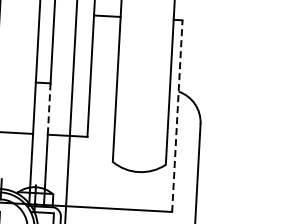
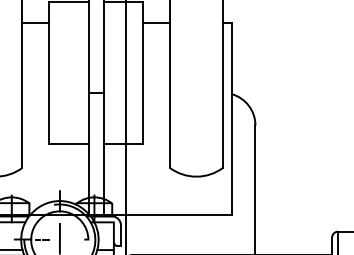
line: (49, 108) -> (103, 118), dashed -> solid
line: (177, 115) -> (231, 118), dashed -> solid

